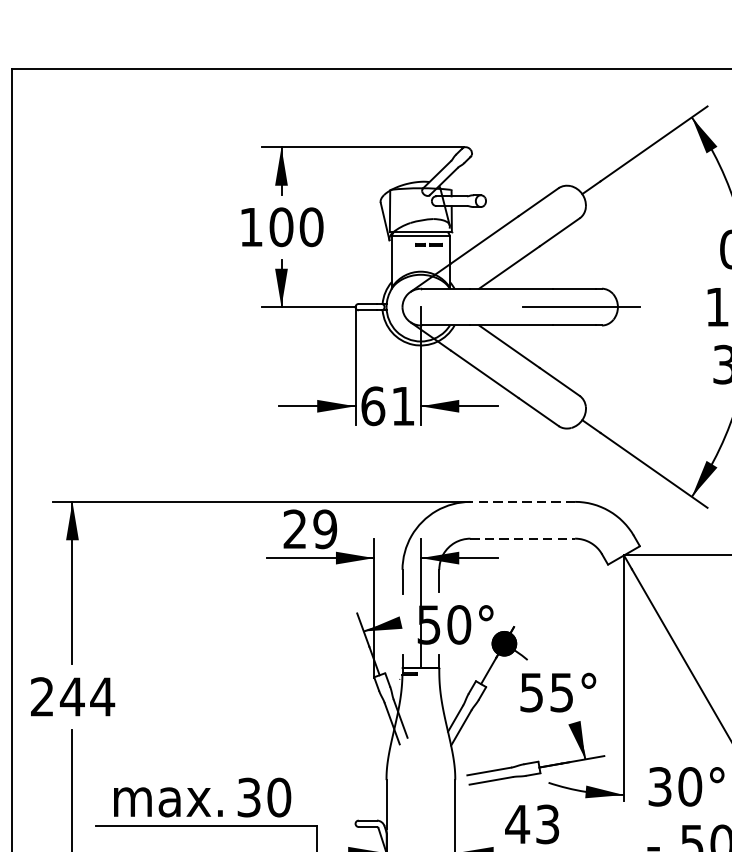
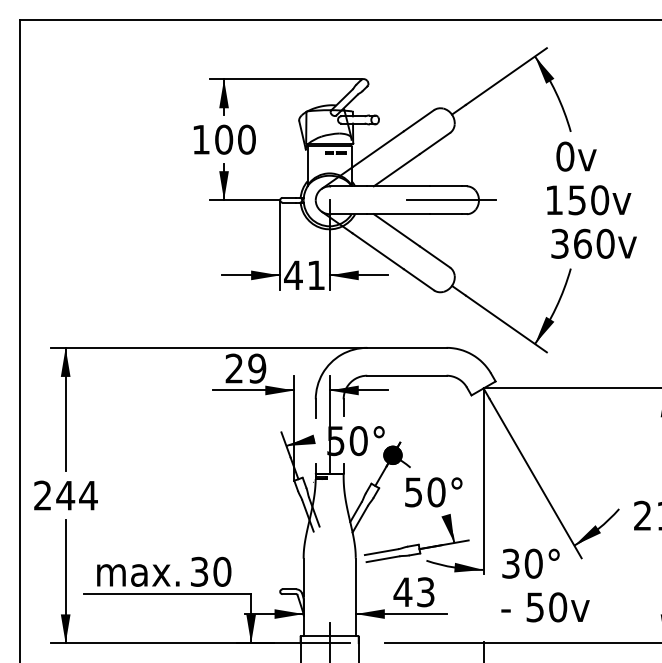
text: (373, 406) -> (293, 275), 61 -> 41
line: (522, 501) -> (406, 347), dashed -> solid
line: (522, 538) -> (406, 375), dashed -> solid
text: (561, 692) -> (436, 492), 55° -> 50°

